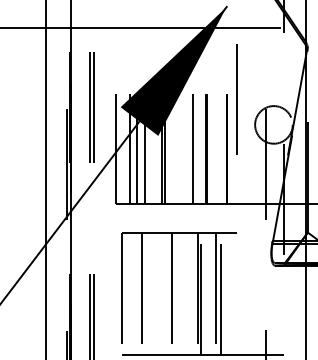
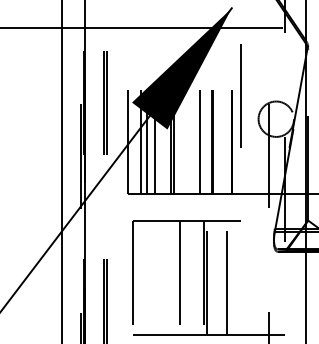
line: (142, 293) -> (152, 277), removed
line: (215, 293) -> (221, 277), removed

